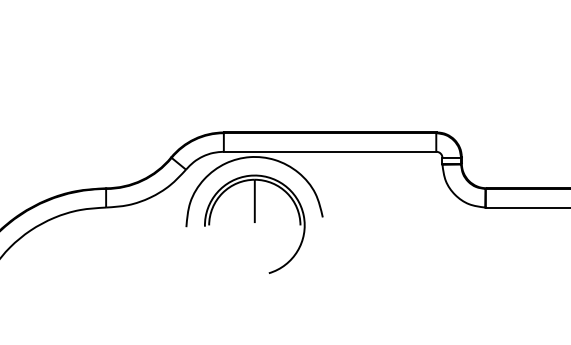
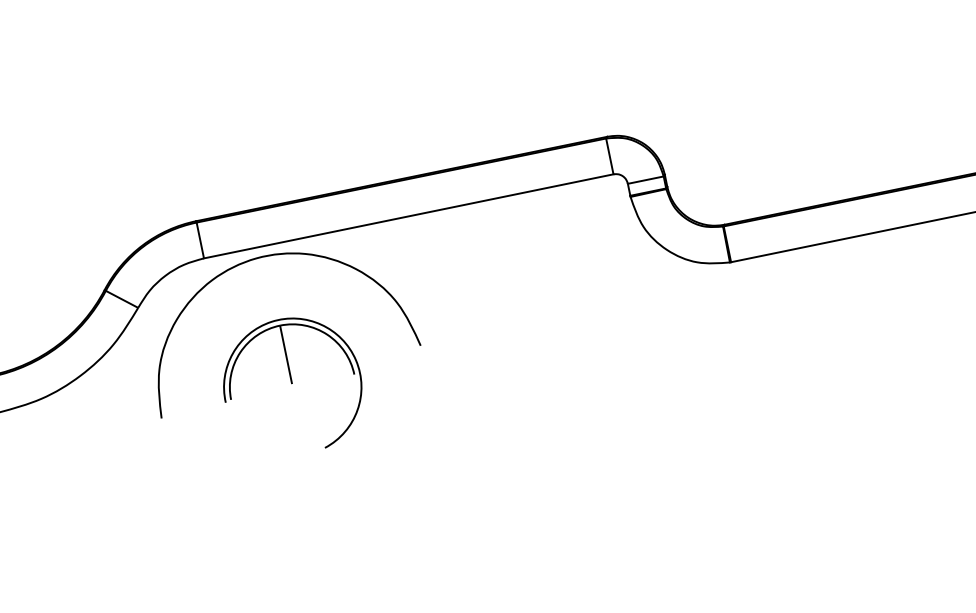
part: (254, 223) -> (291, 384), size x0.7

